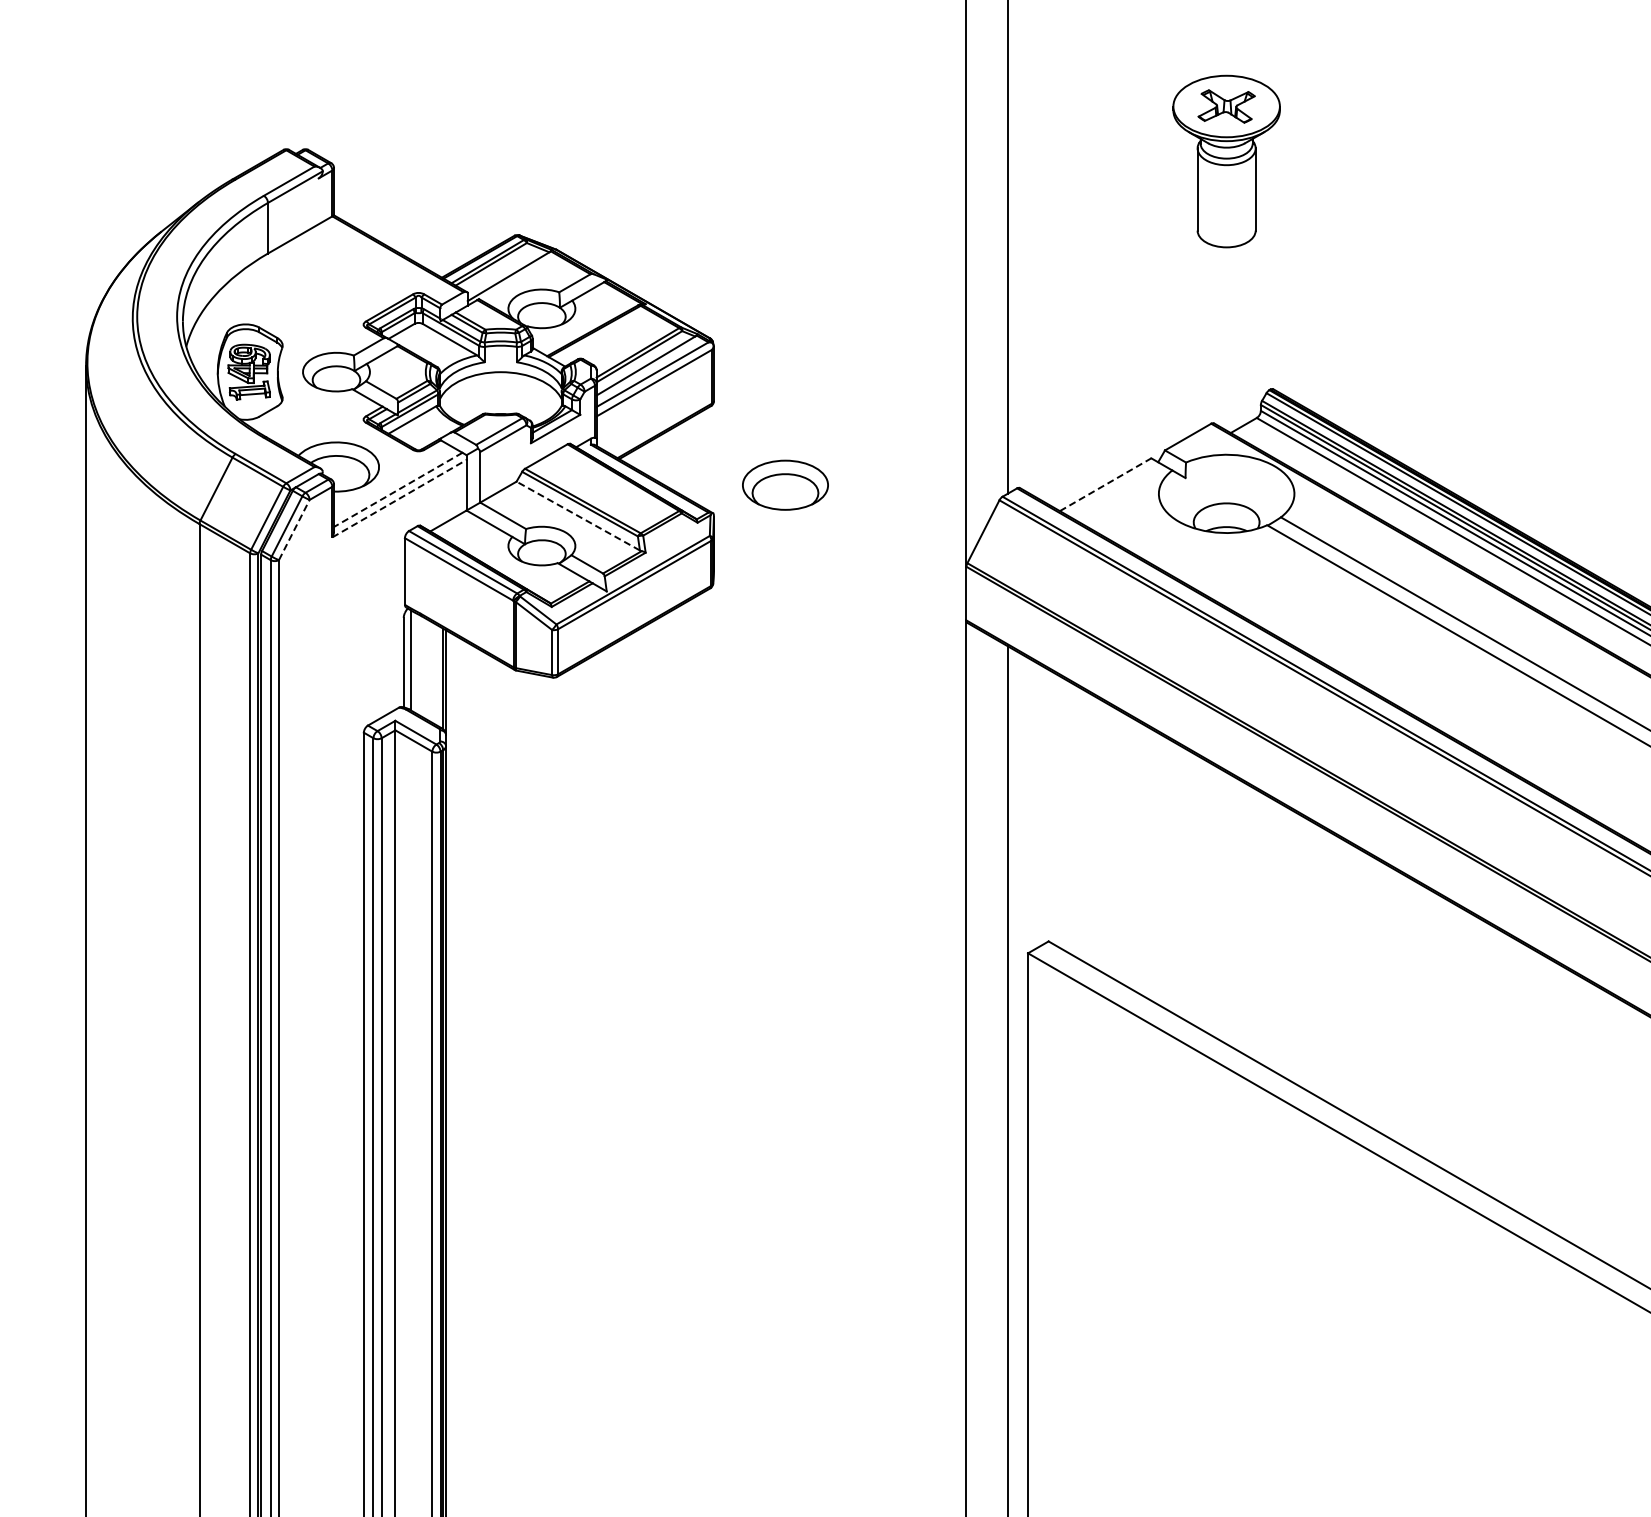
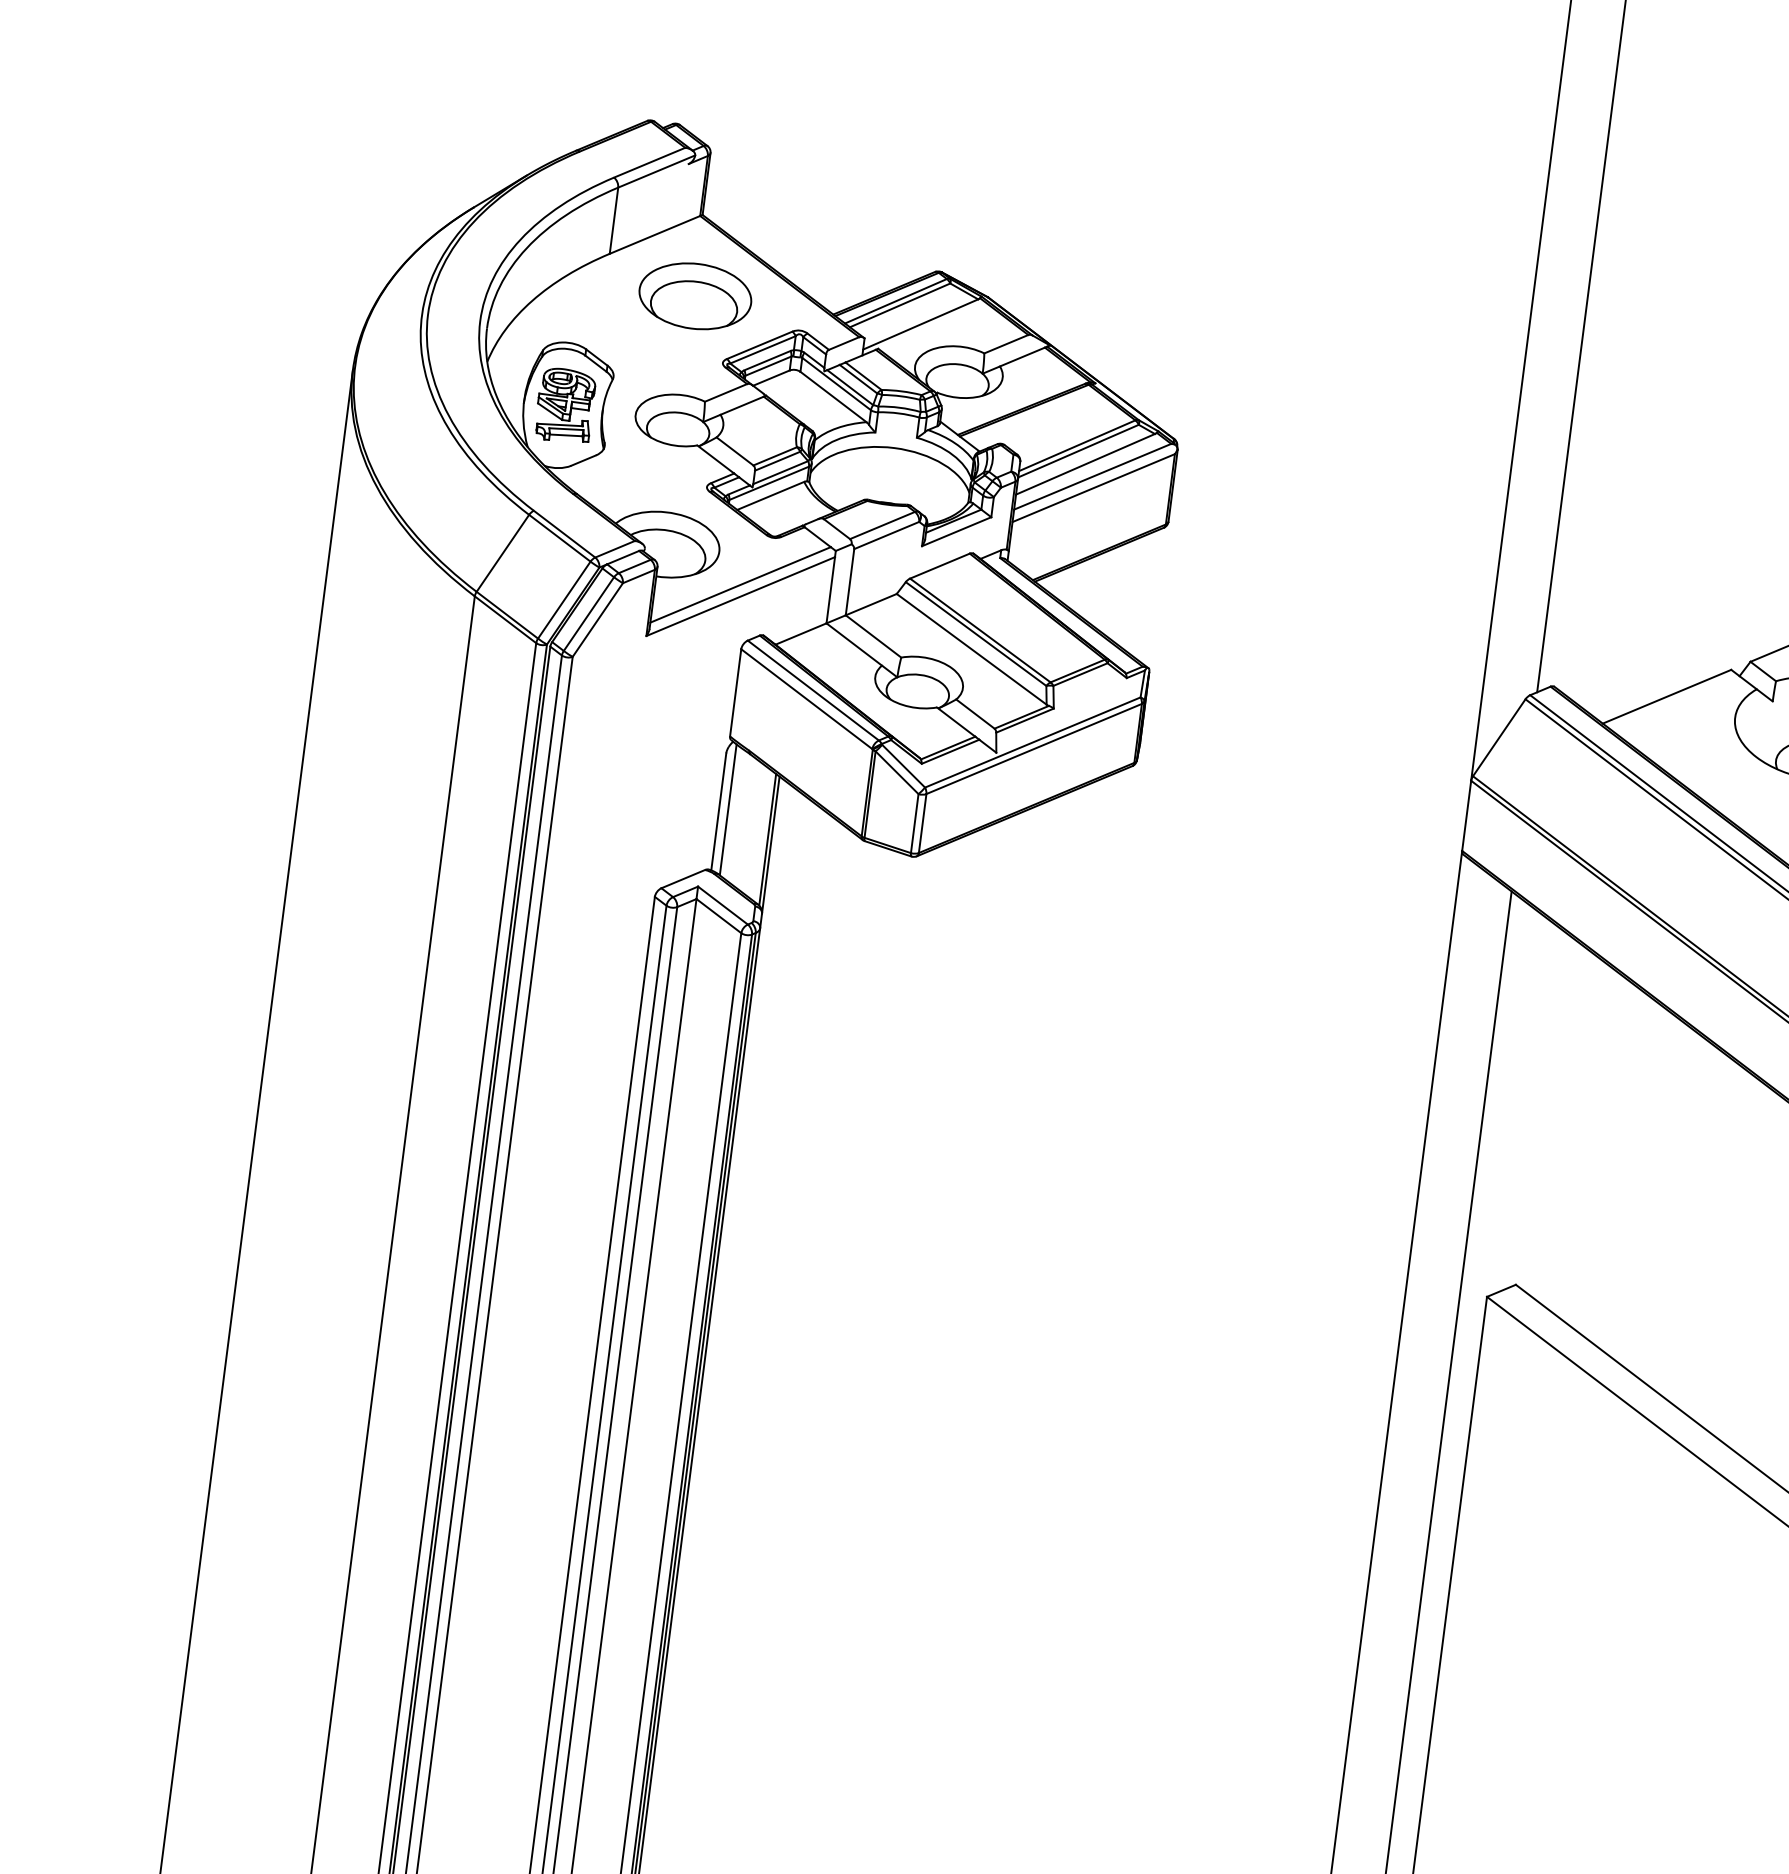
part: (785, 484) -> (695, 295), moved
line: (1105, 484) -> (1666, 696), dashed -> solid
line: (397, 490) -> (739, 585), dashed -> solid
line: (399, 498) -> (740, 596), dashed -> solid
line: (578, 516) -> (971, 649), dashed -> solid
line: (294, 530) -> (598, 620), dashed -> solid

